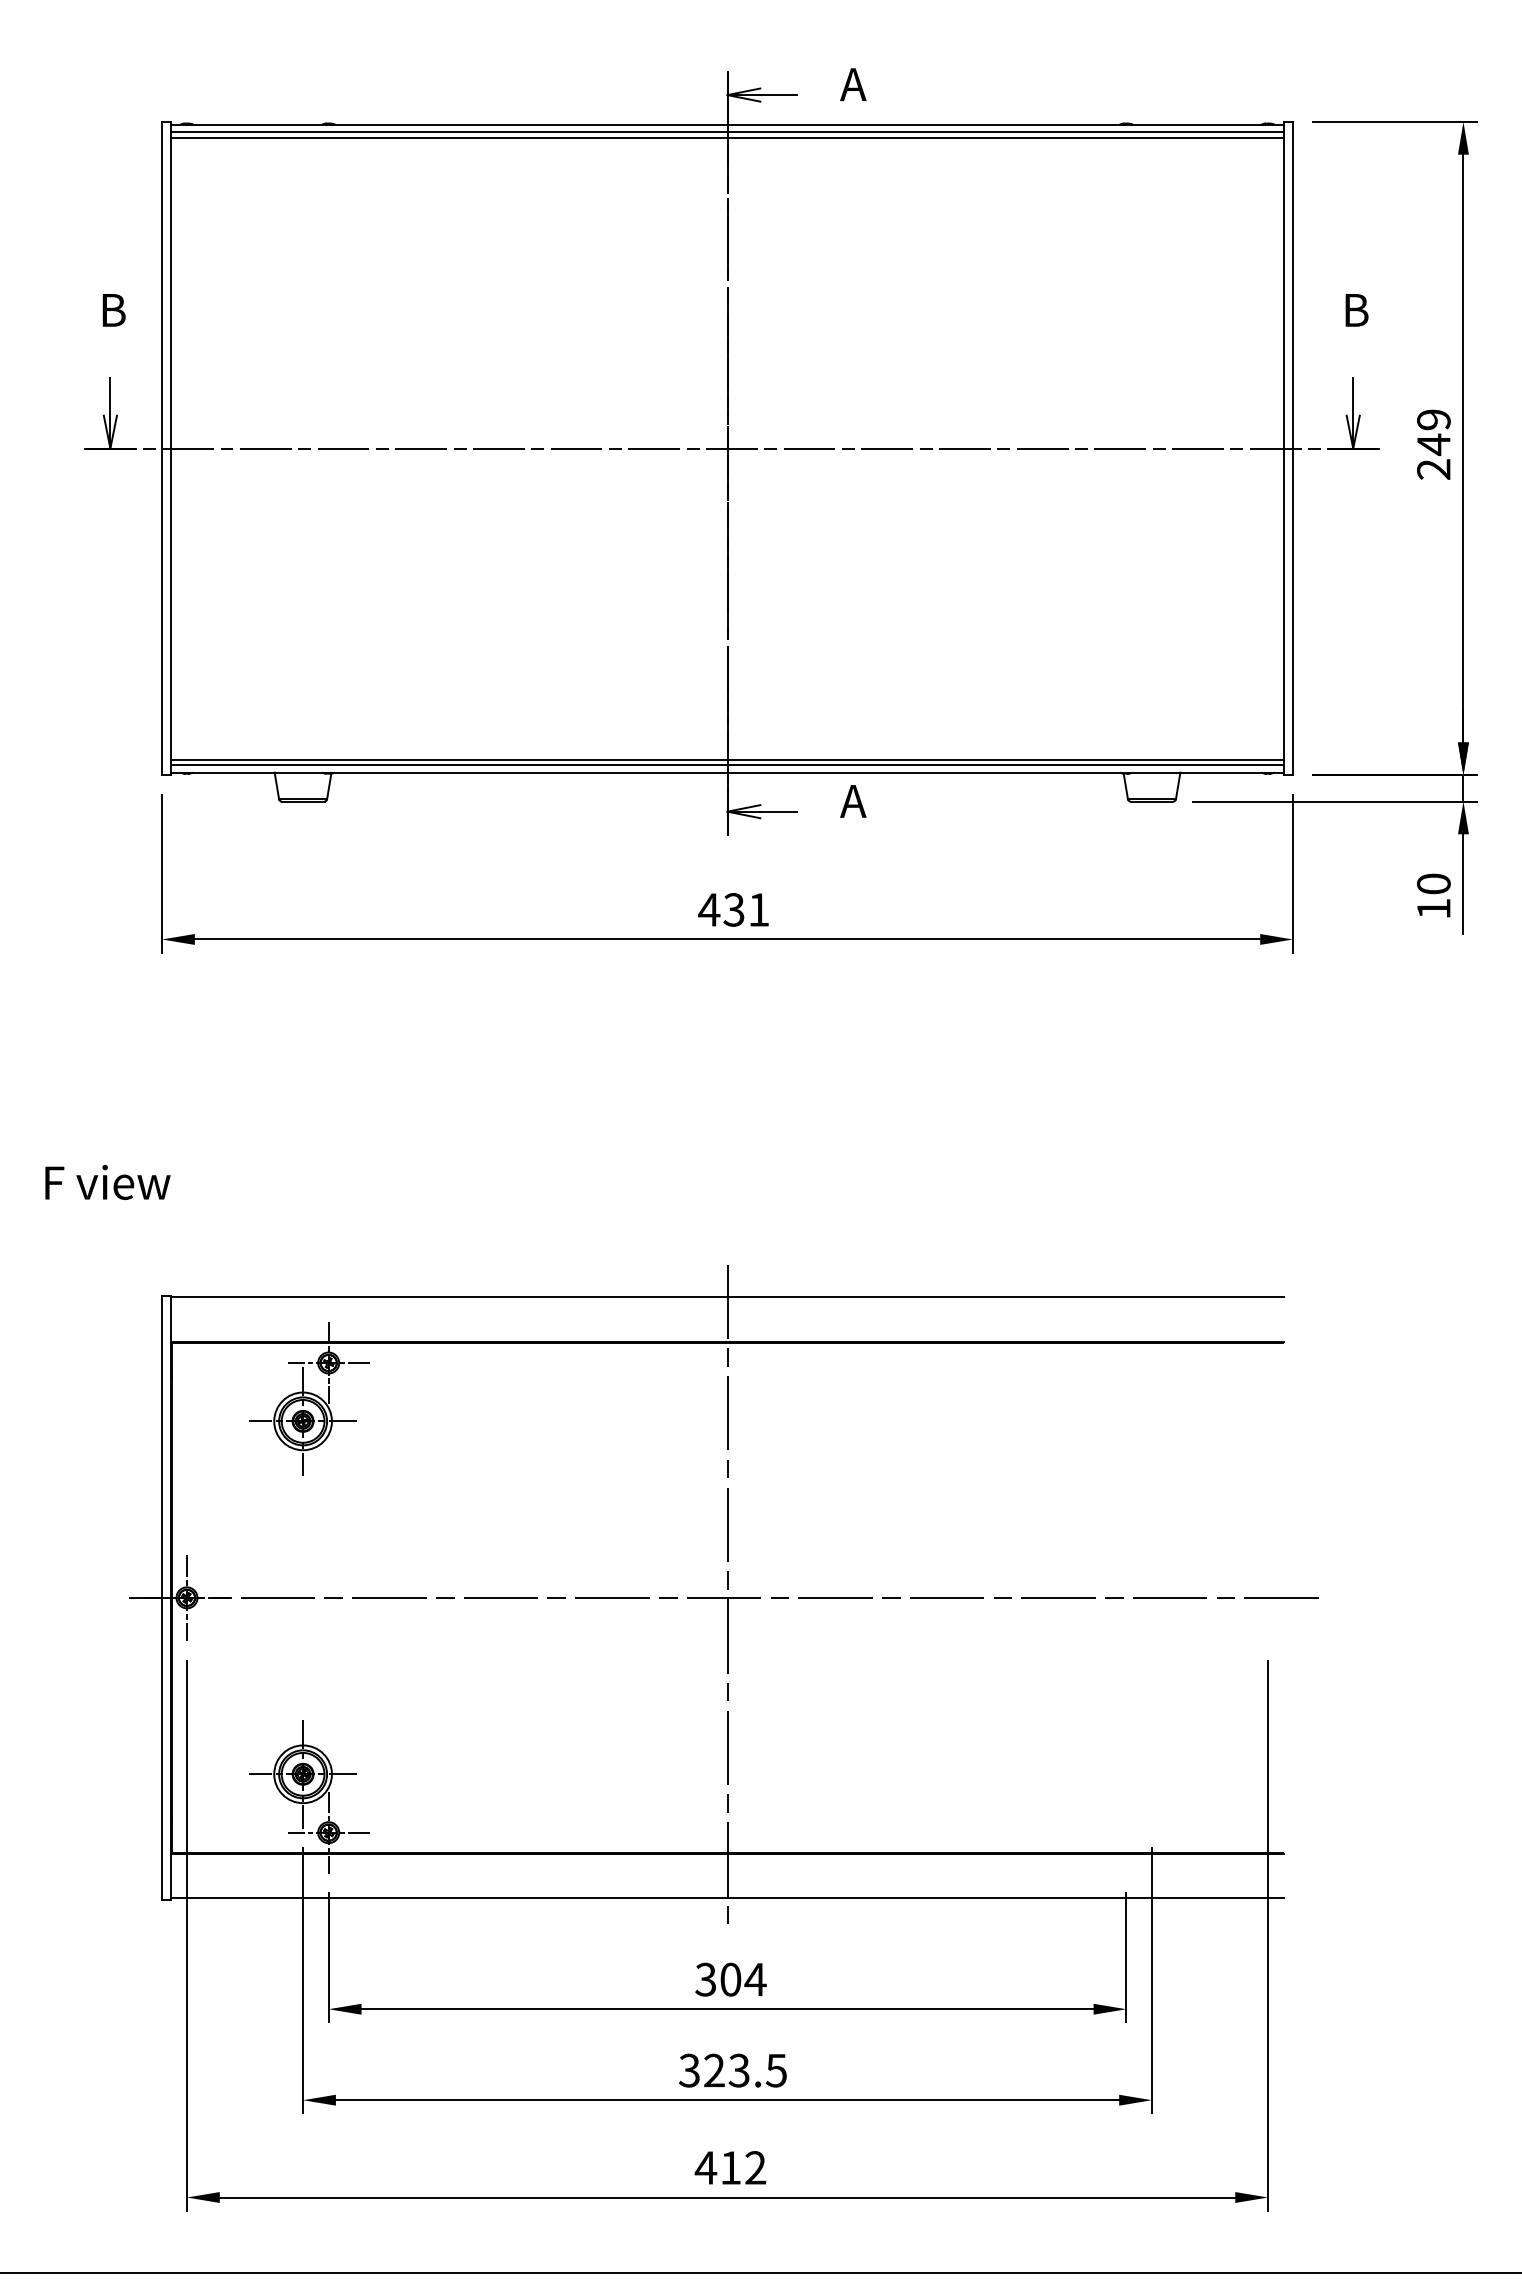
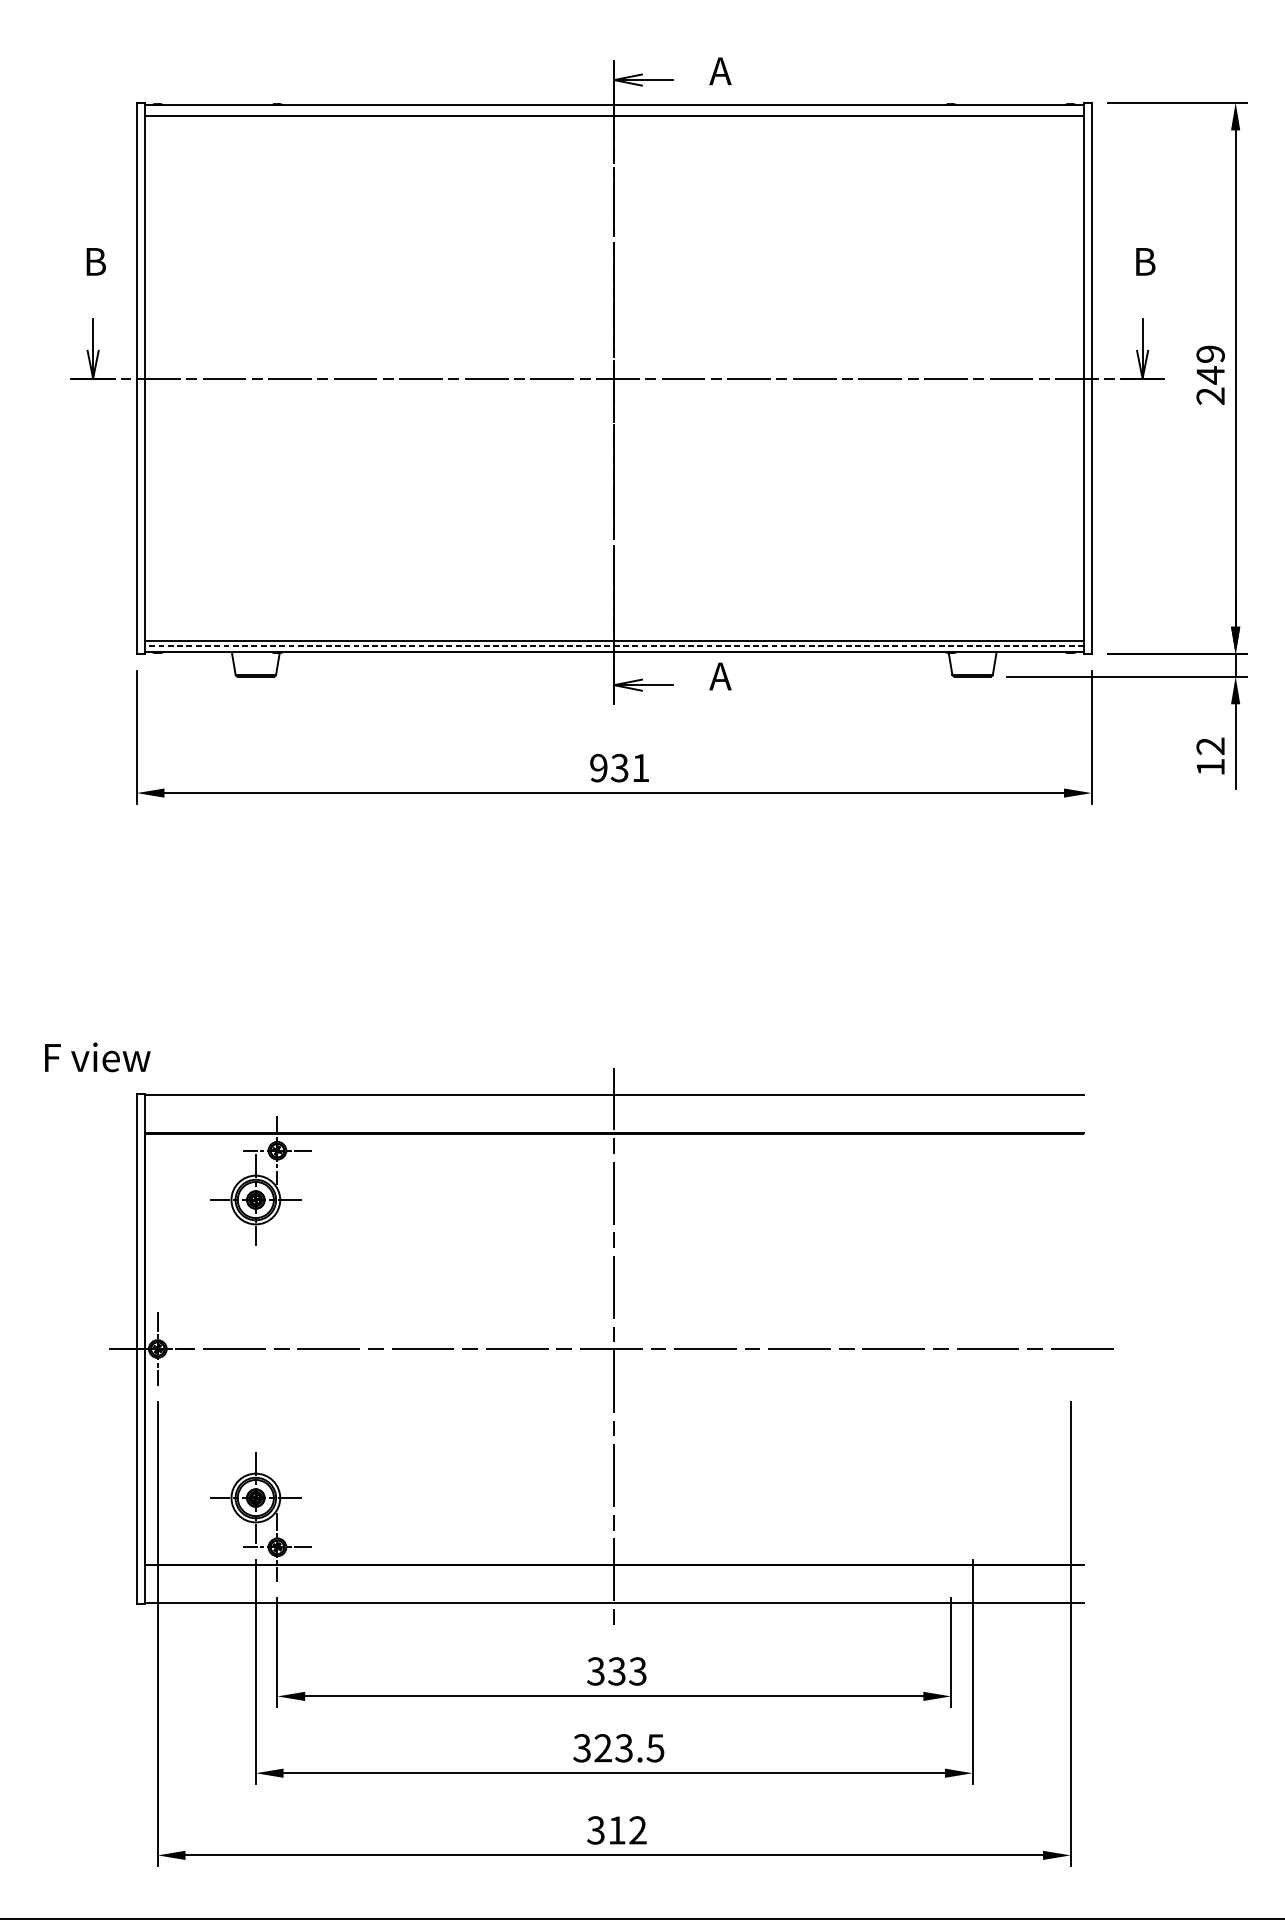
line: (727, 132) -> (614, 111), removed
line: (727, 764) -> (614, 645), solid -> dashed
text: (1433, 883) -> (1210, 745), 10 -> 12
text: (709, 909) -> (599, 767), 431 -> 931
text: (107, 1182) -> (97, 1057), moved
text: (743, 1979) -> (627, 1671), 304 -> 333
text: (705, 2167) -> (595, 1830), 412 -> 312

